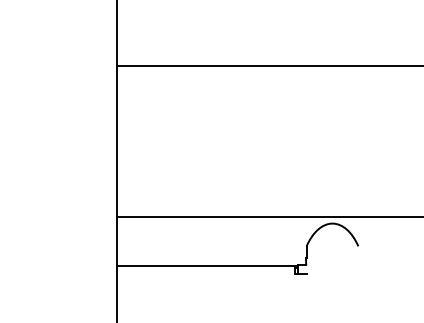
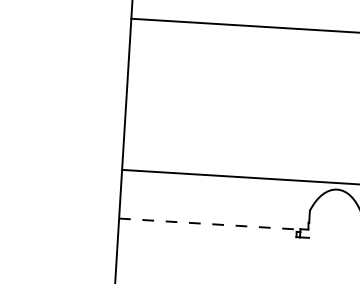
line: (207, 265) -> (209, 223), solid -> dashed

